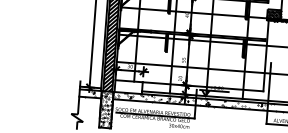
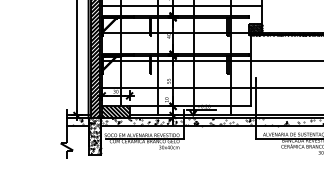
hatch: (128, 87) -> (115, 112), added
hatch: (106, 105) -> (95, 132), added

